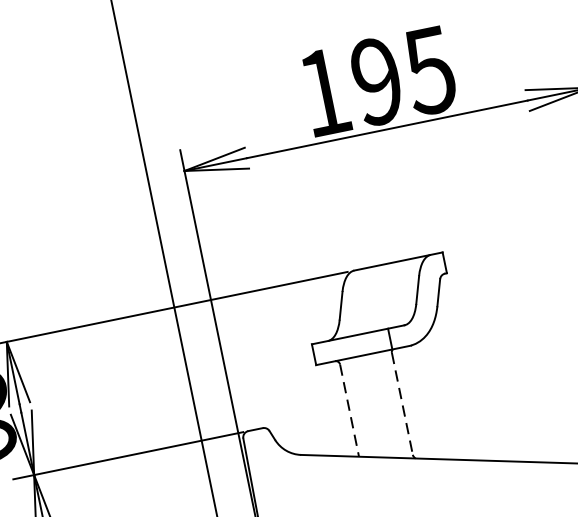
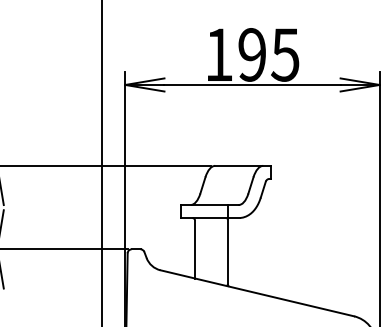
line: (402, 404) -> (227, 252), dashed -> solid
line: (350, 410) -> (195, 249), dashed -> solid

